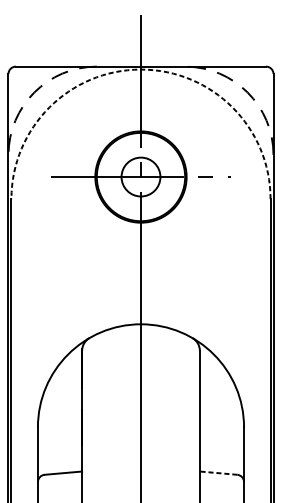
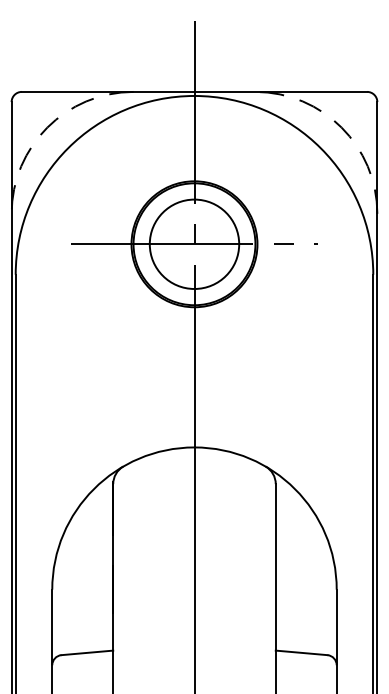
arc: (141, 69) -> (194, 95), dashed -> solid
circle: (141, 176) -> (194, 243), size x1.67
line: (218, 472) -> (301, 652), dashed -> solid

